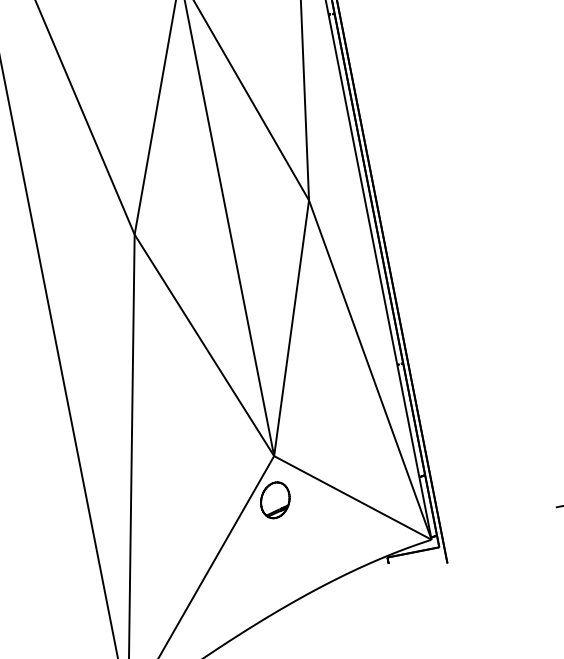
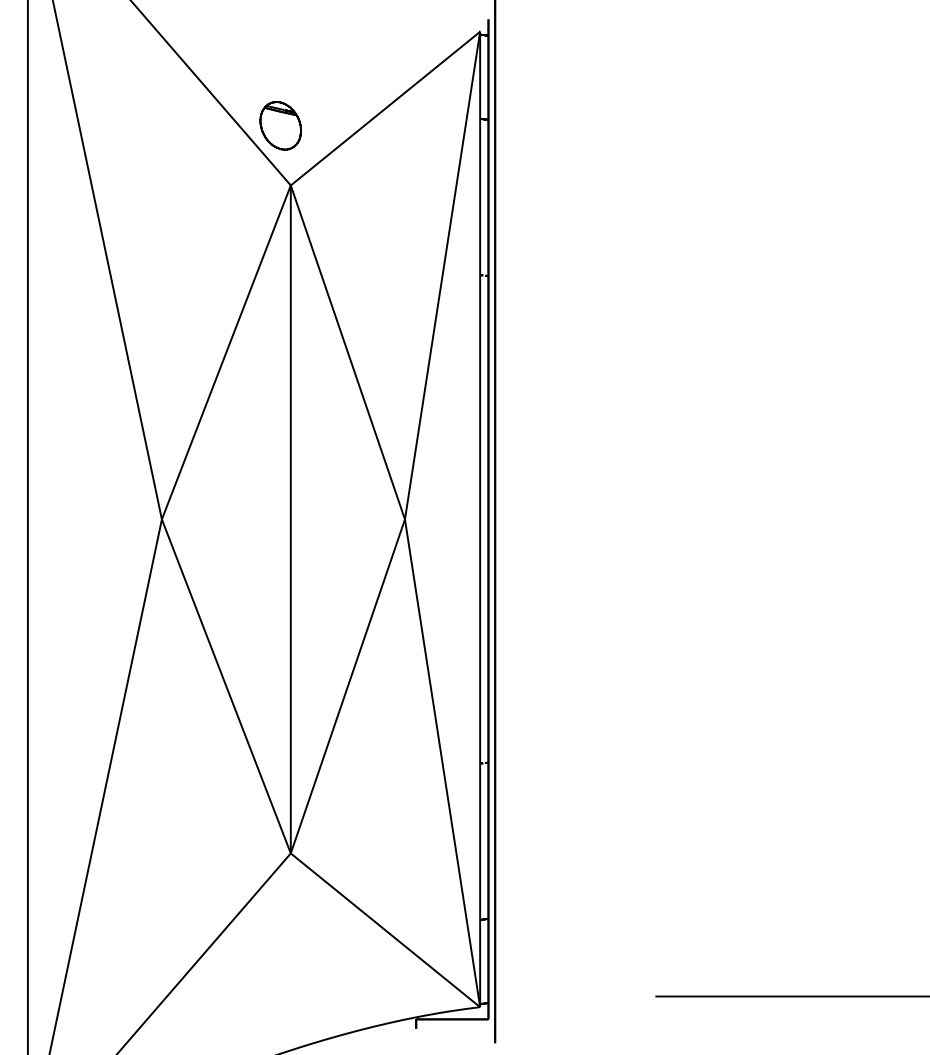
part: (275, 499) -> (280, 912), removed

